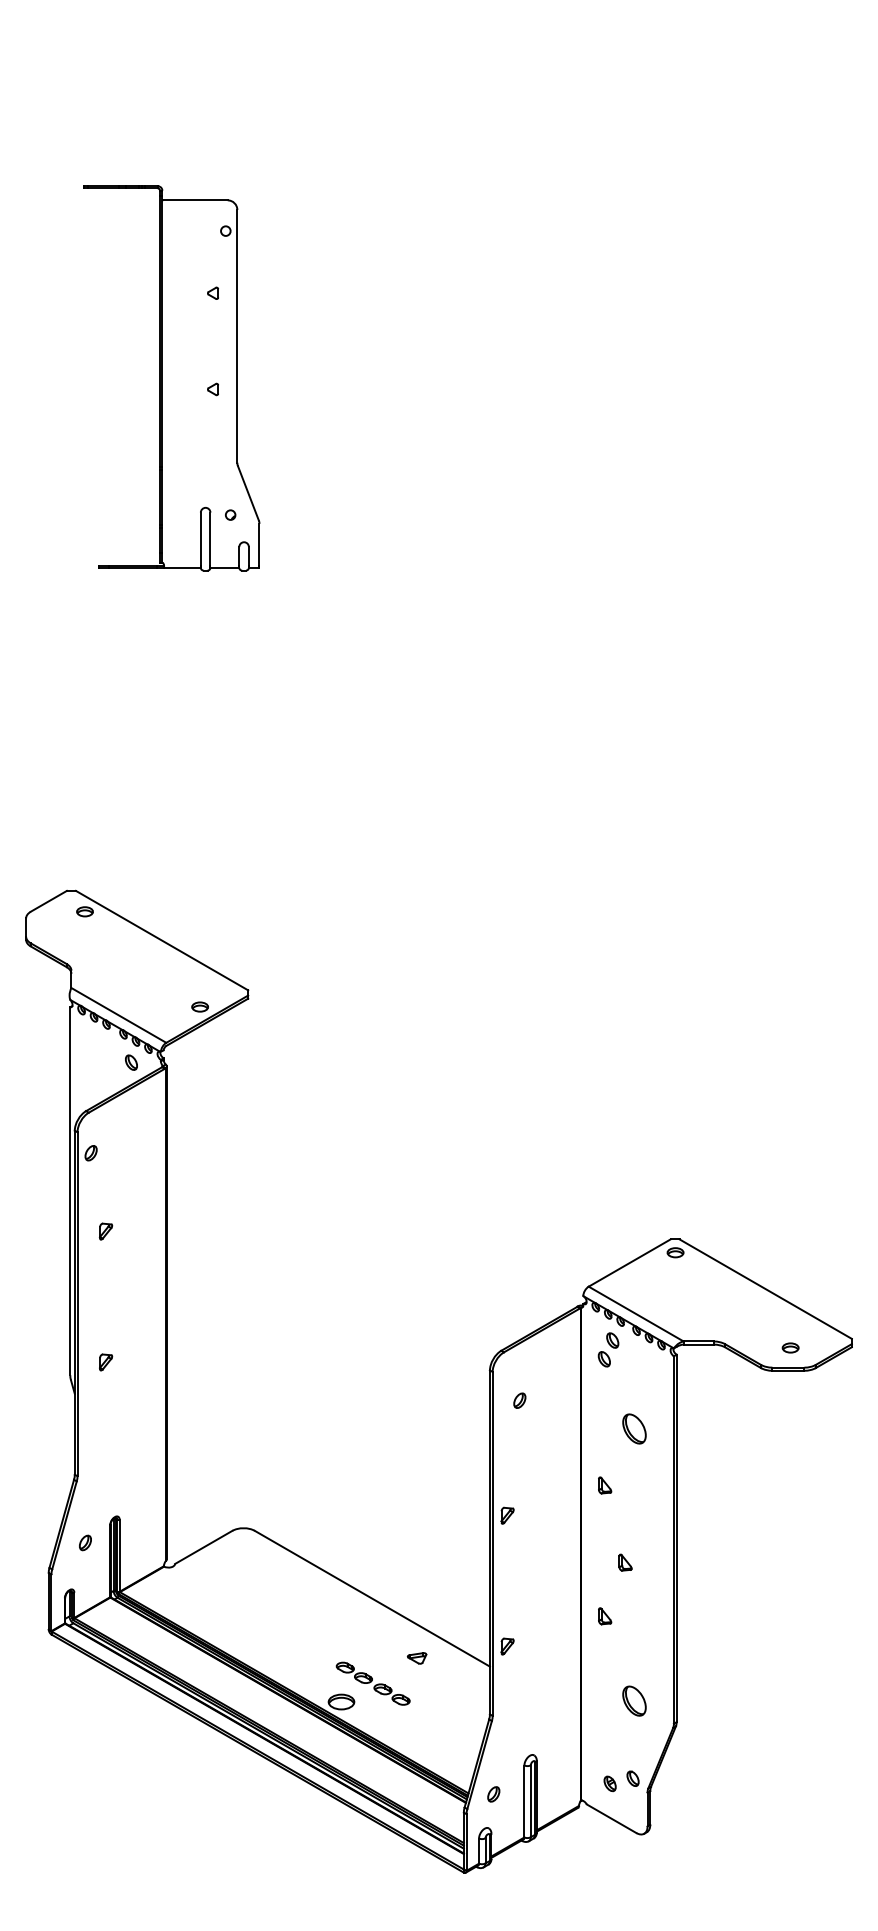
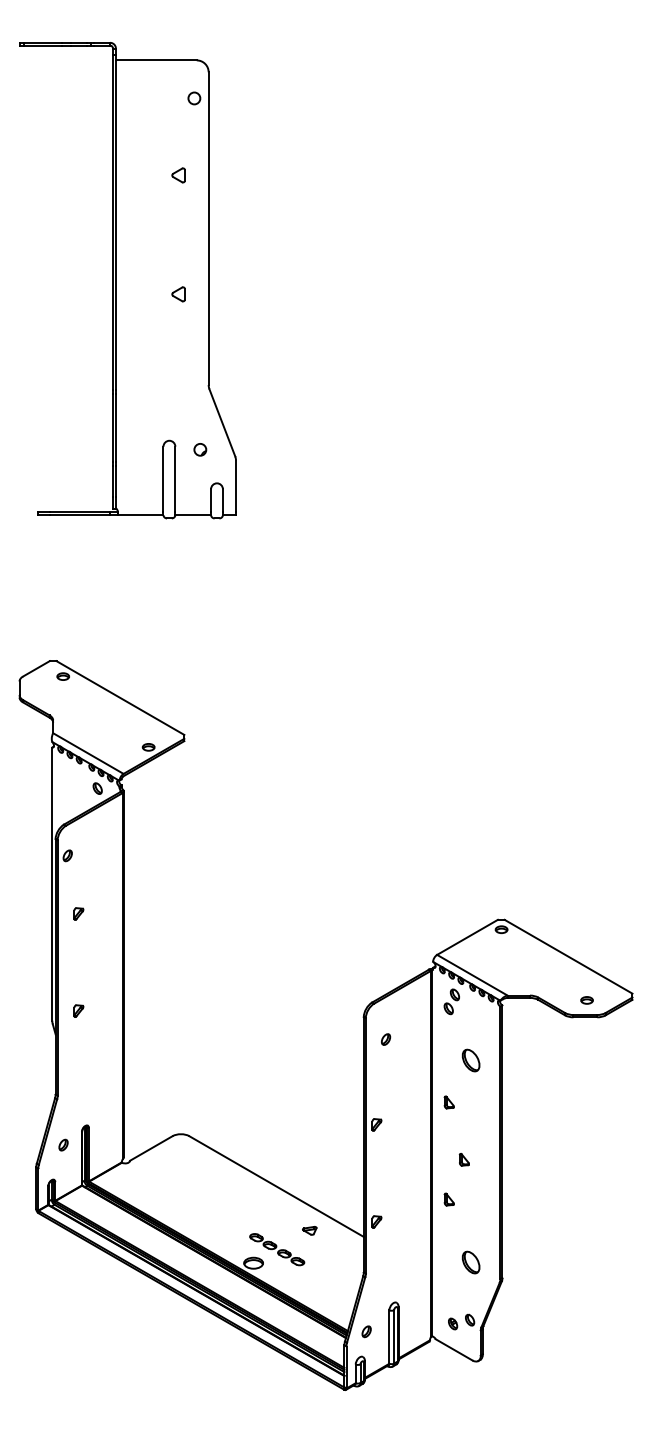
part: (171, 378) -> (127, 280), size x1.67

